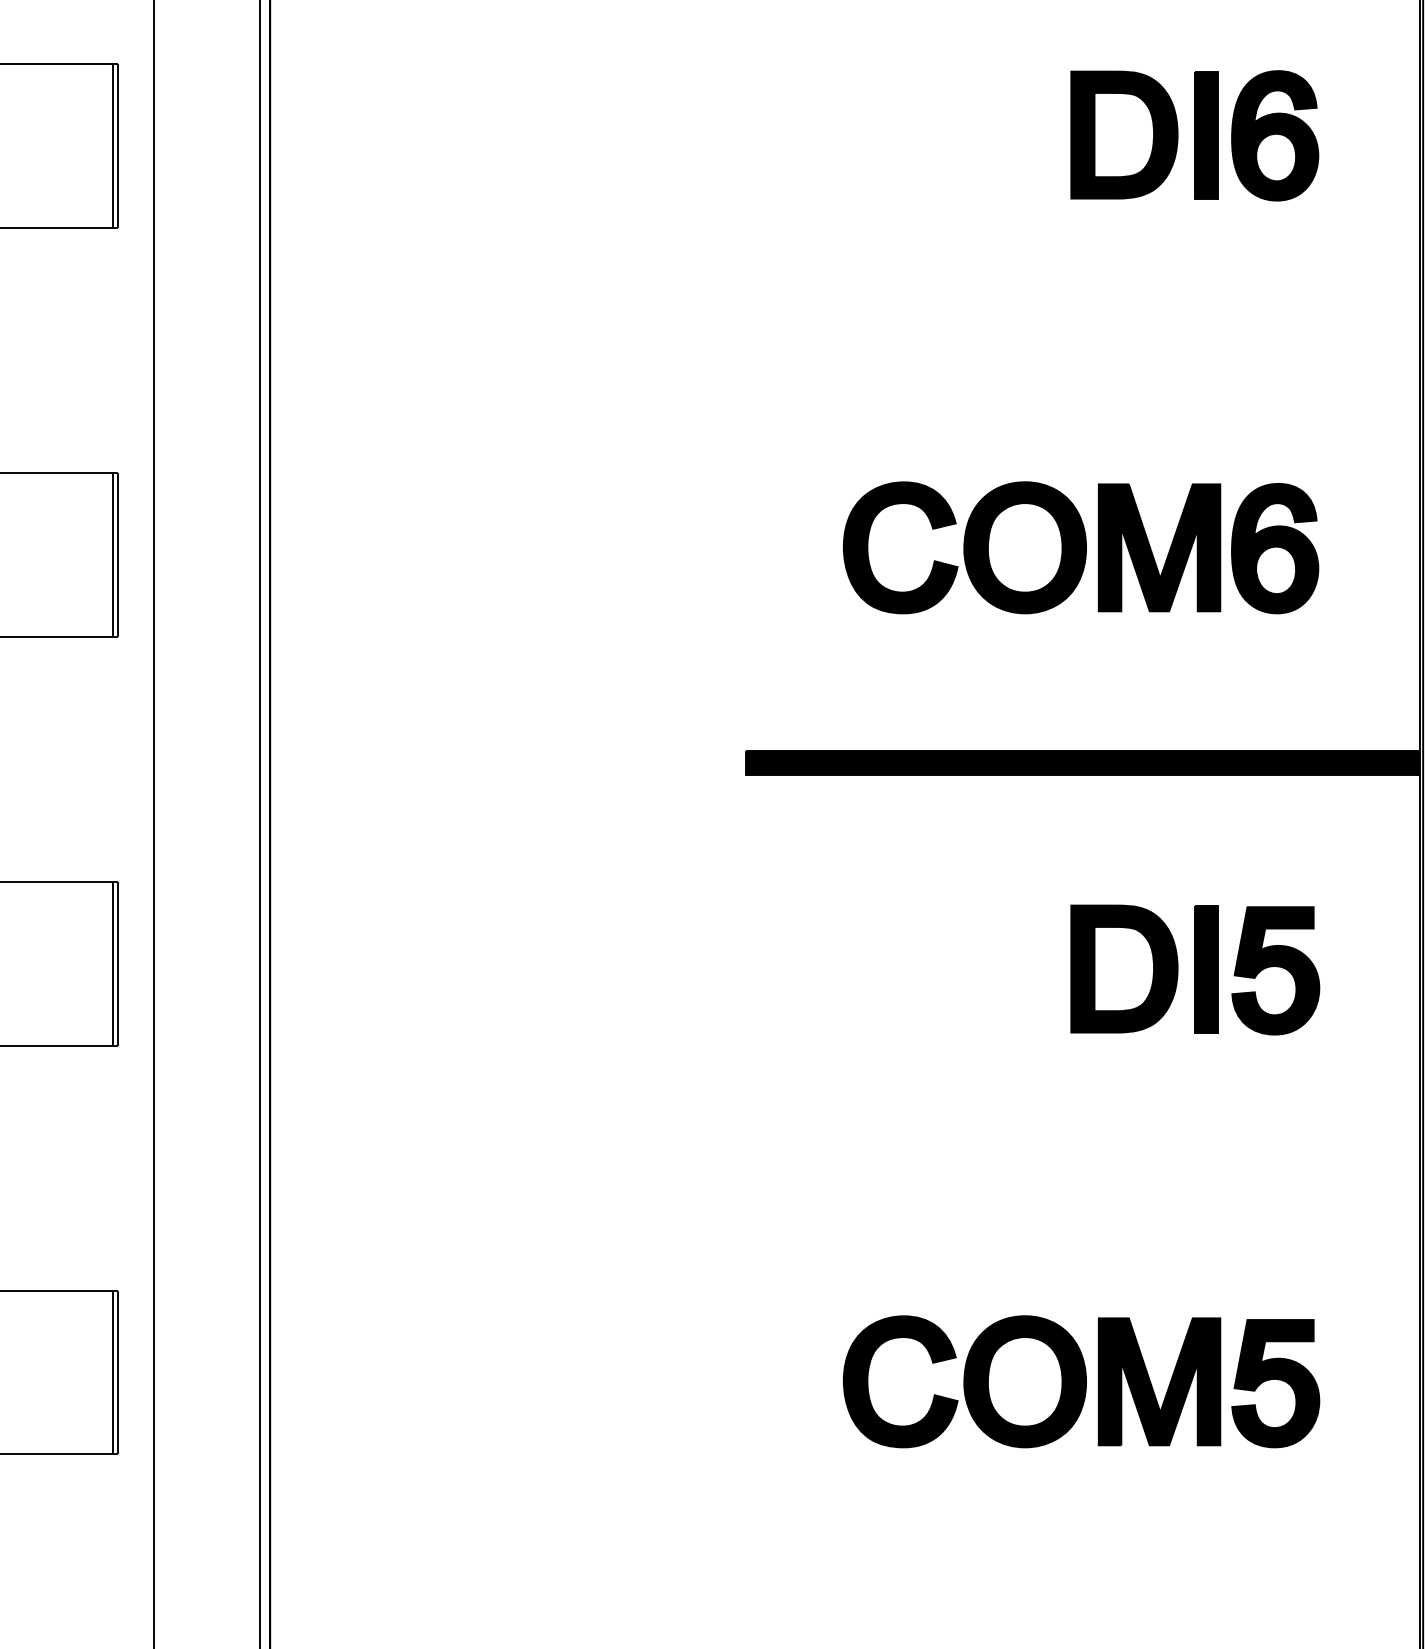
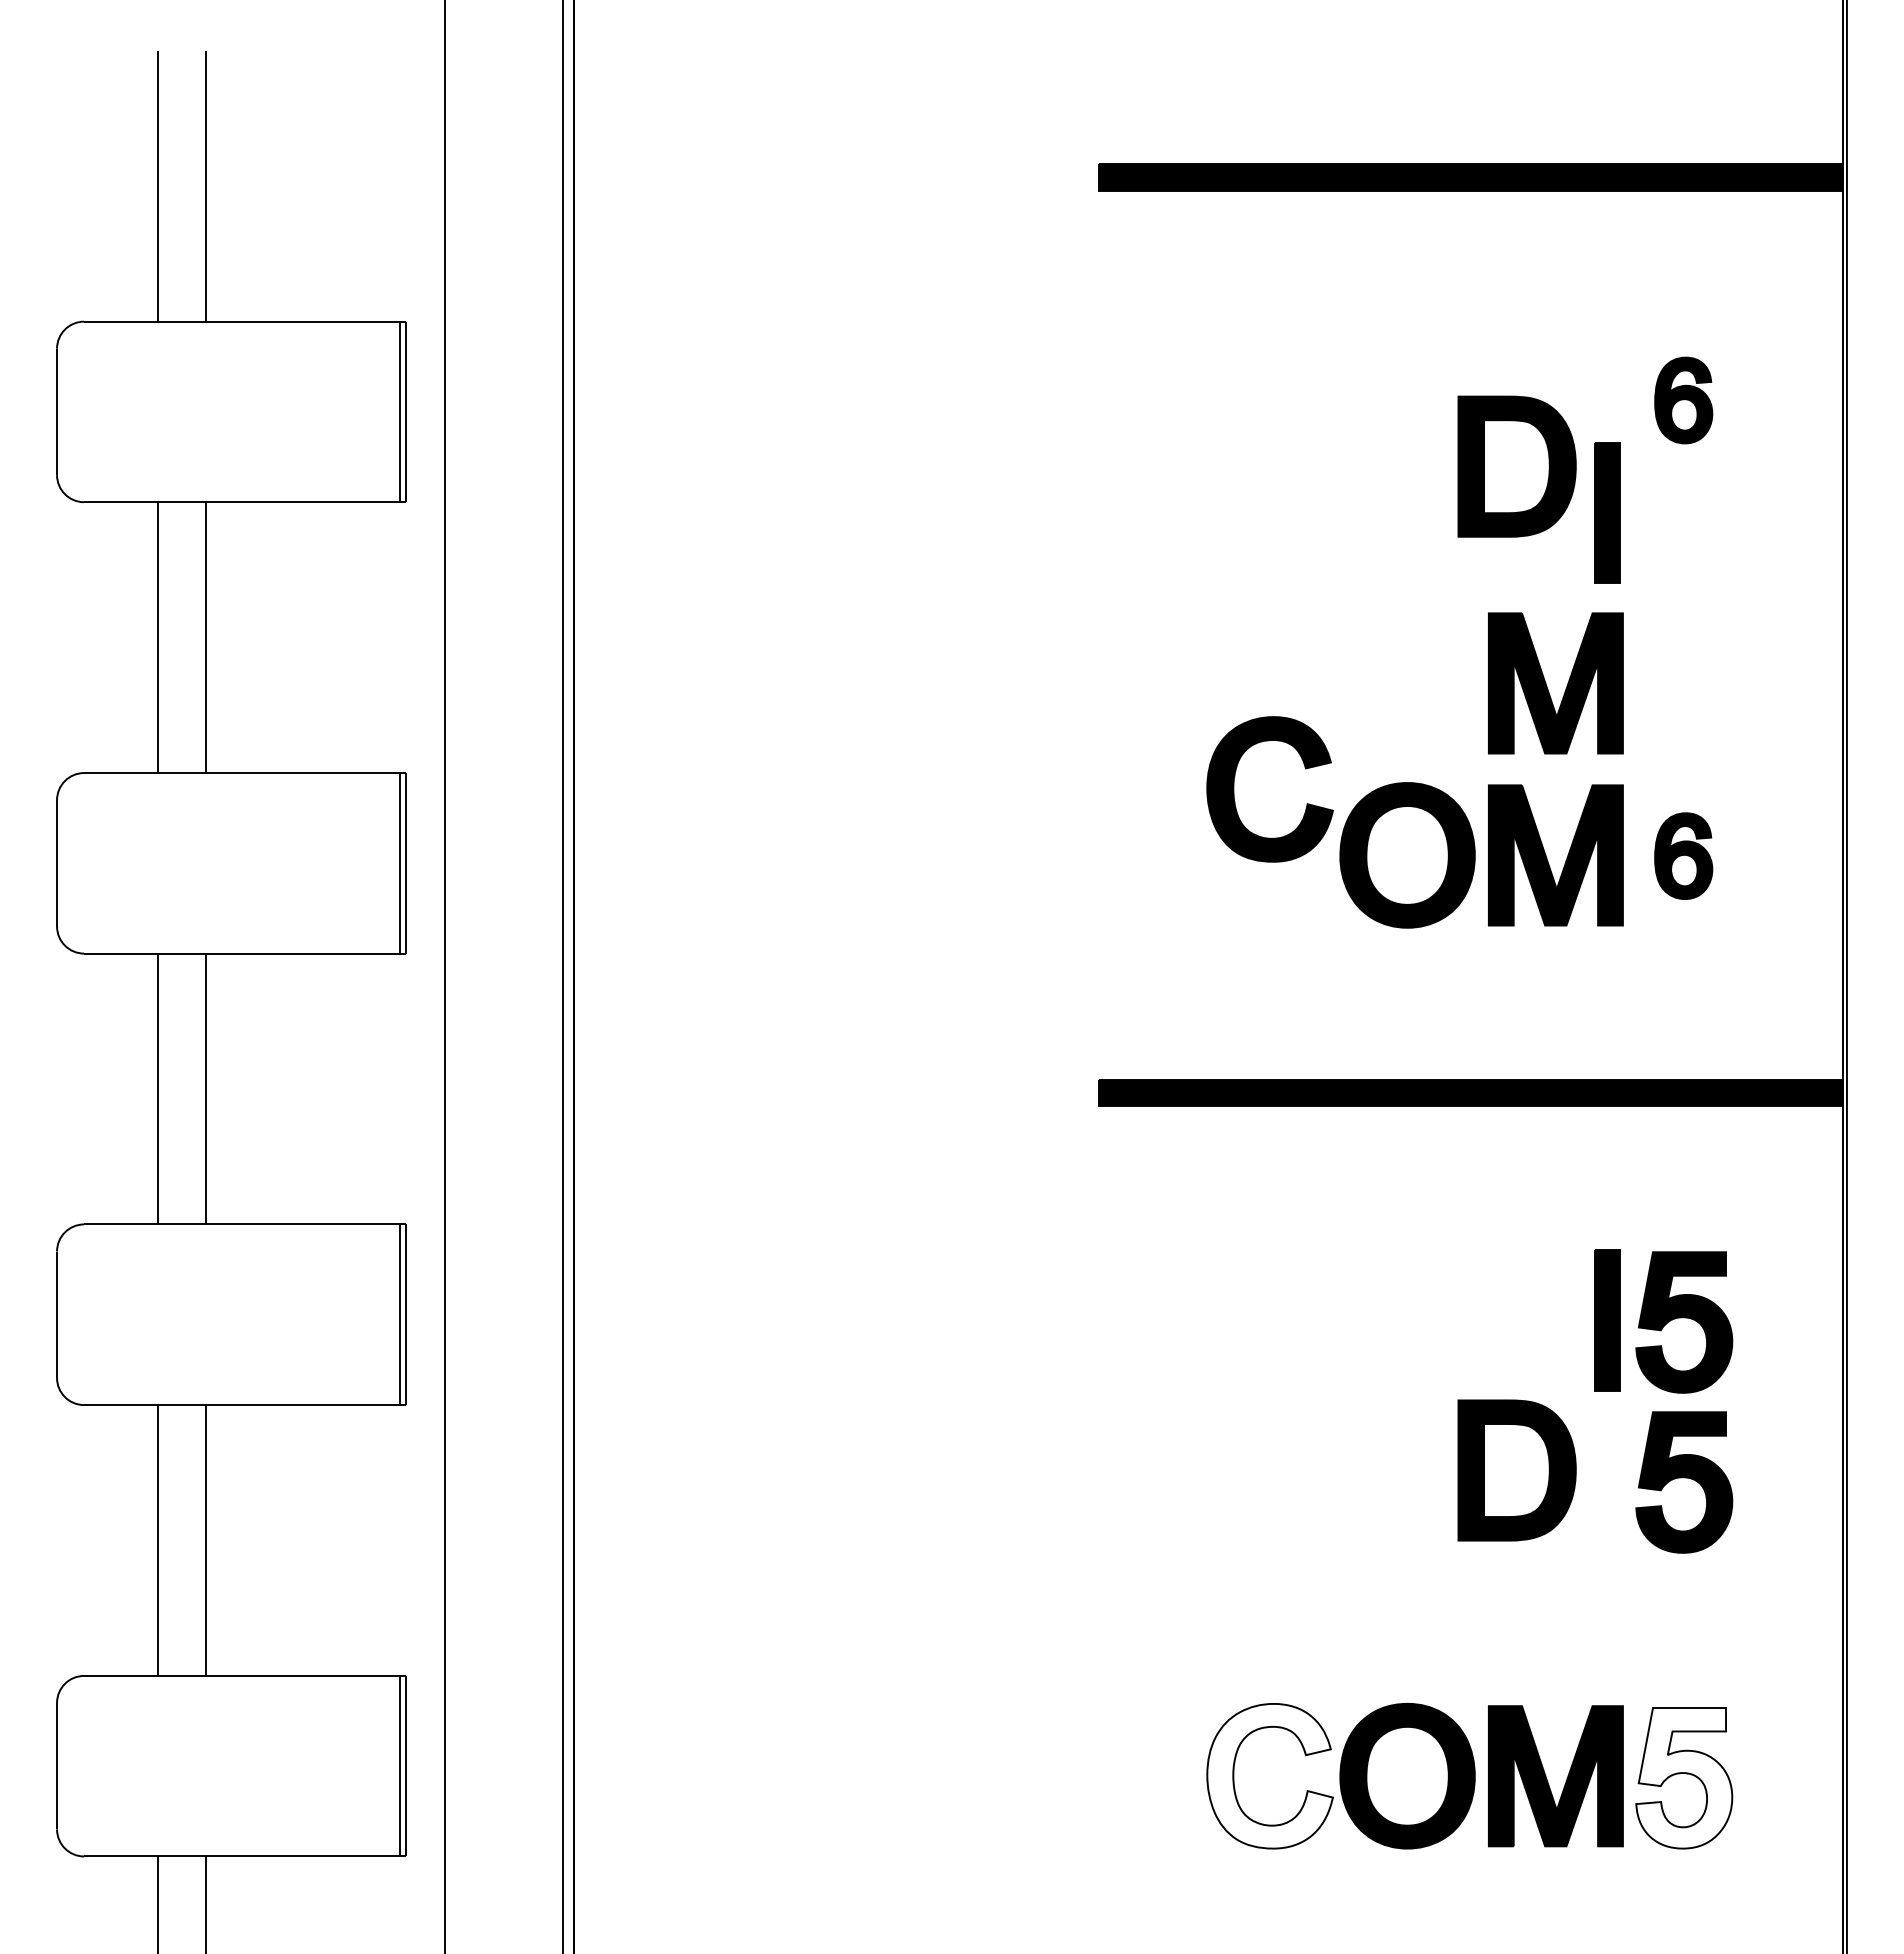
part: (1123, 134) -> (1516, 466), moved
part: (1206, 134) -> (1607, 512), moved
part: (1275, 135) -> (1683, 400), size x0.6
part: (1151, 393) -> (1547, 685), added
part: (868, 547) -> (1234, 789), moved
part: (1275, 547) -> (1683, 855), size x0.6
part: (1123, 969) -> (1516, 1470), moved
part: (1276, 1115) -> (1684, 1482), added
fill: (900, 1381) -> (1269, 1775), removed
fill: (1276, 1383) -> (1684, 1778), removed

